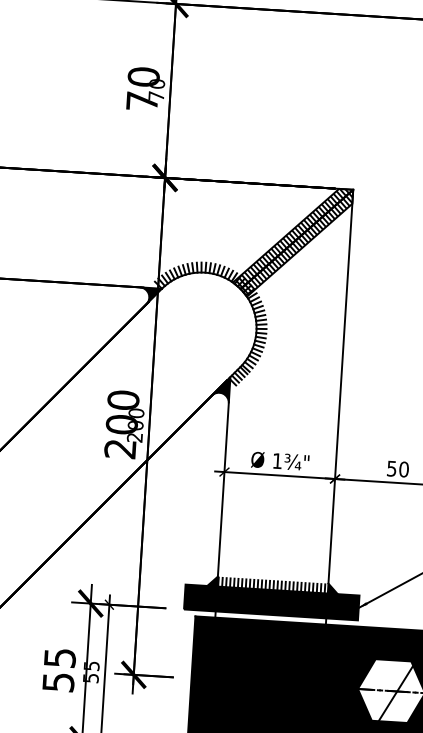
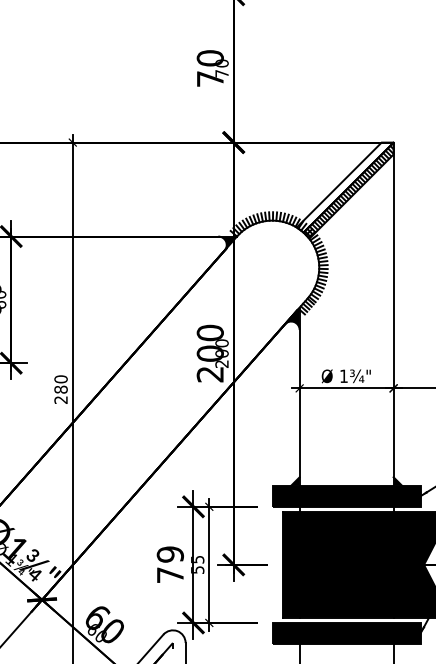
hatch: (293, 237) -> (345, 186), removed
hatch: (271, 585) -> (345, 481), removed
text: (58, 669) -> (169, 564), 55 -> 79

